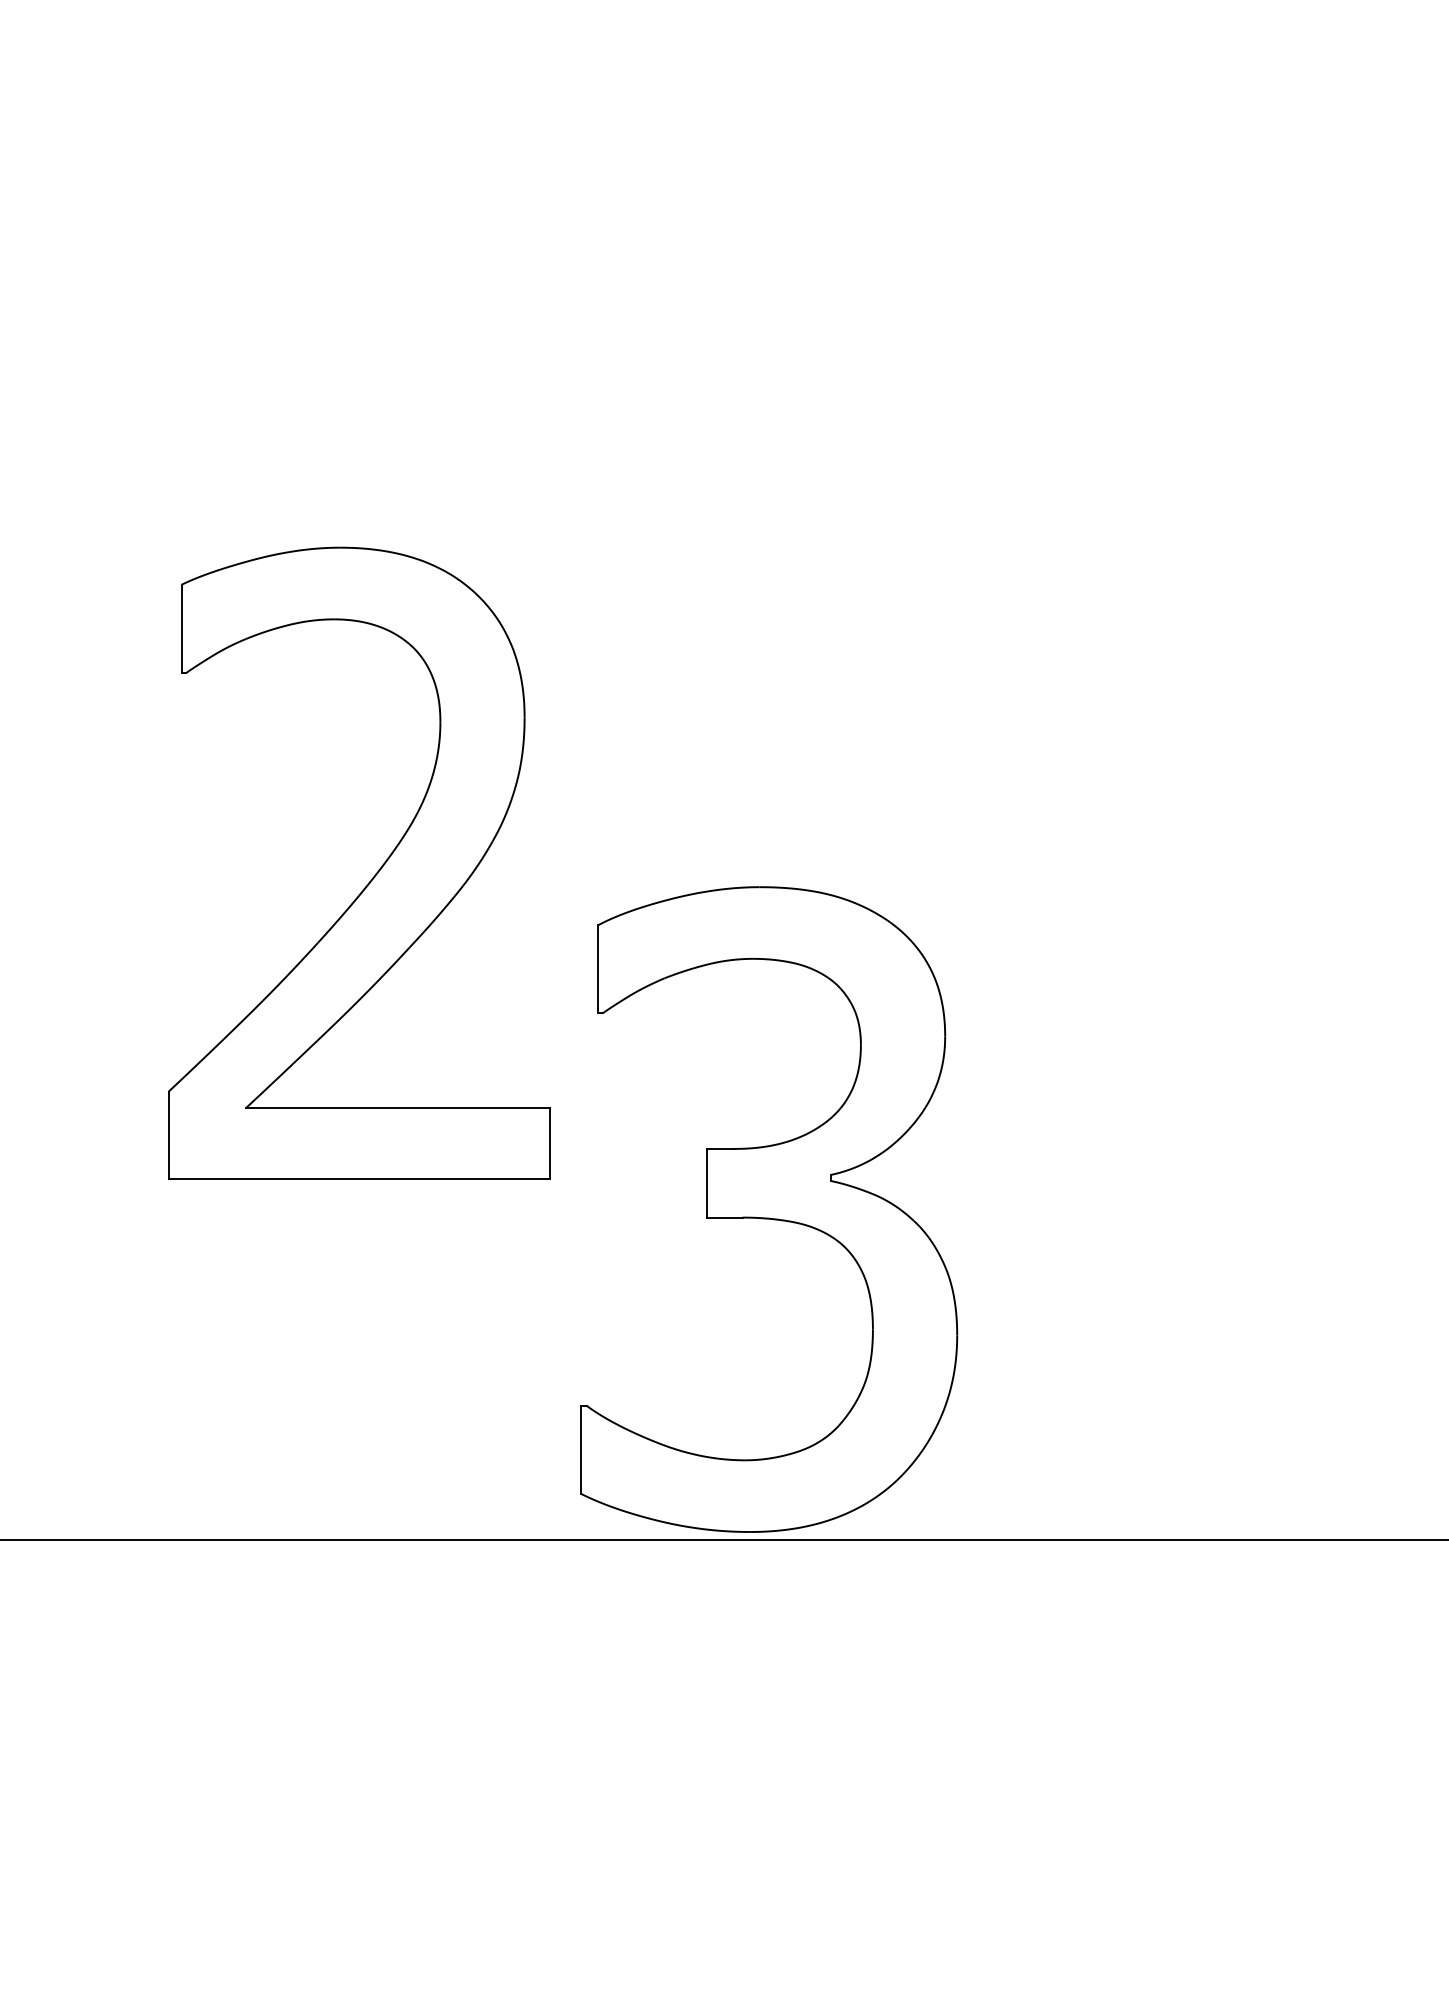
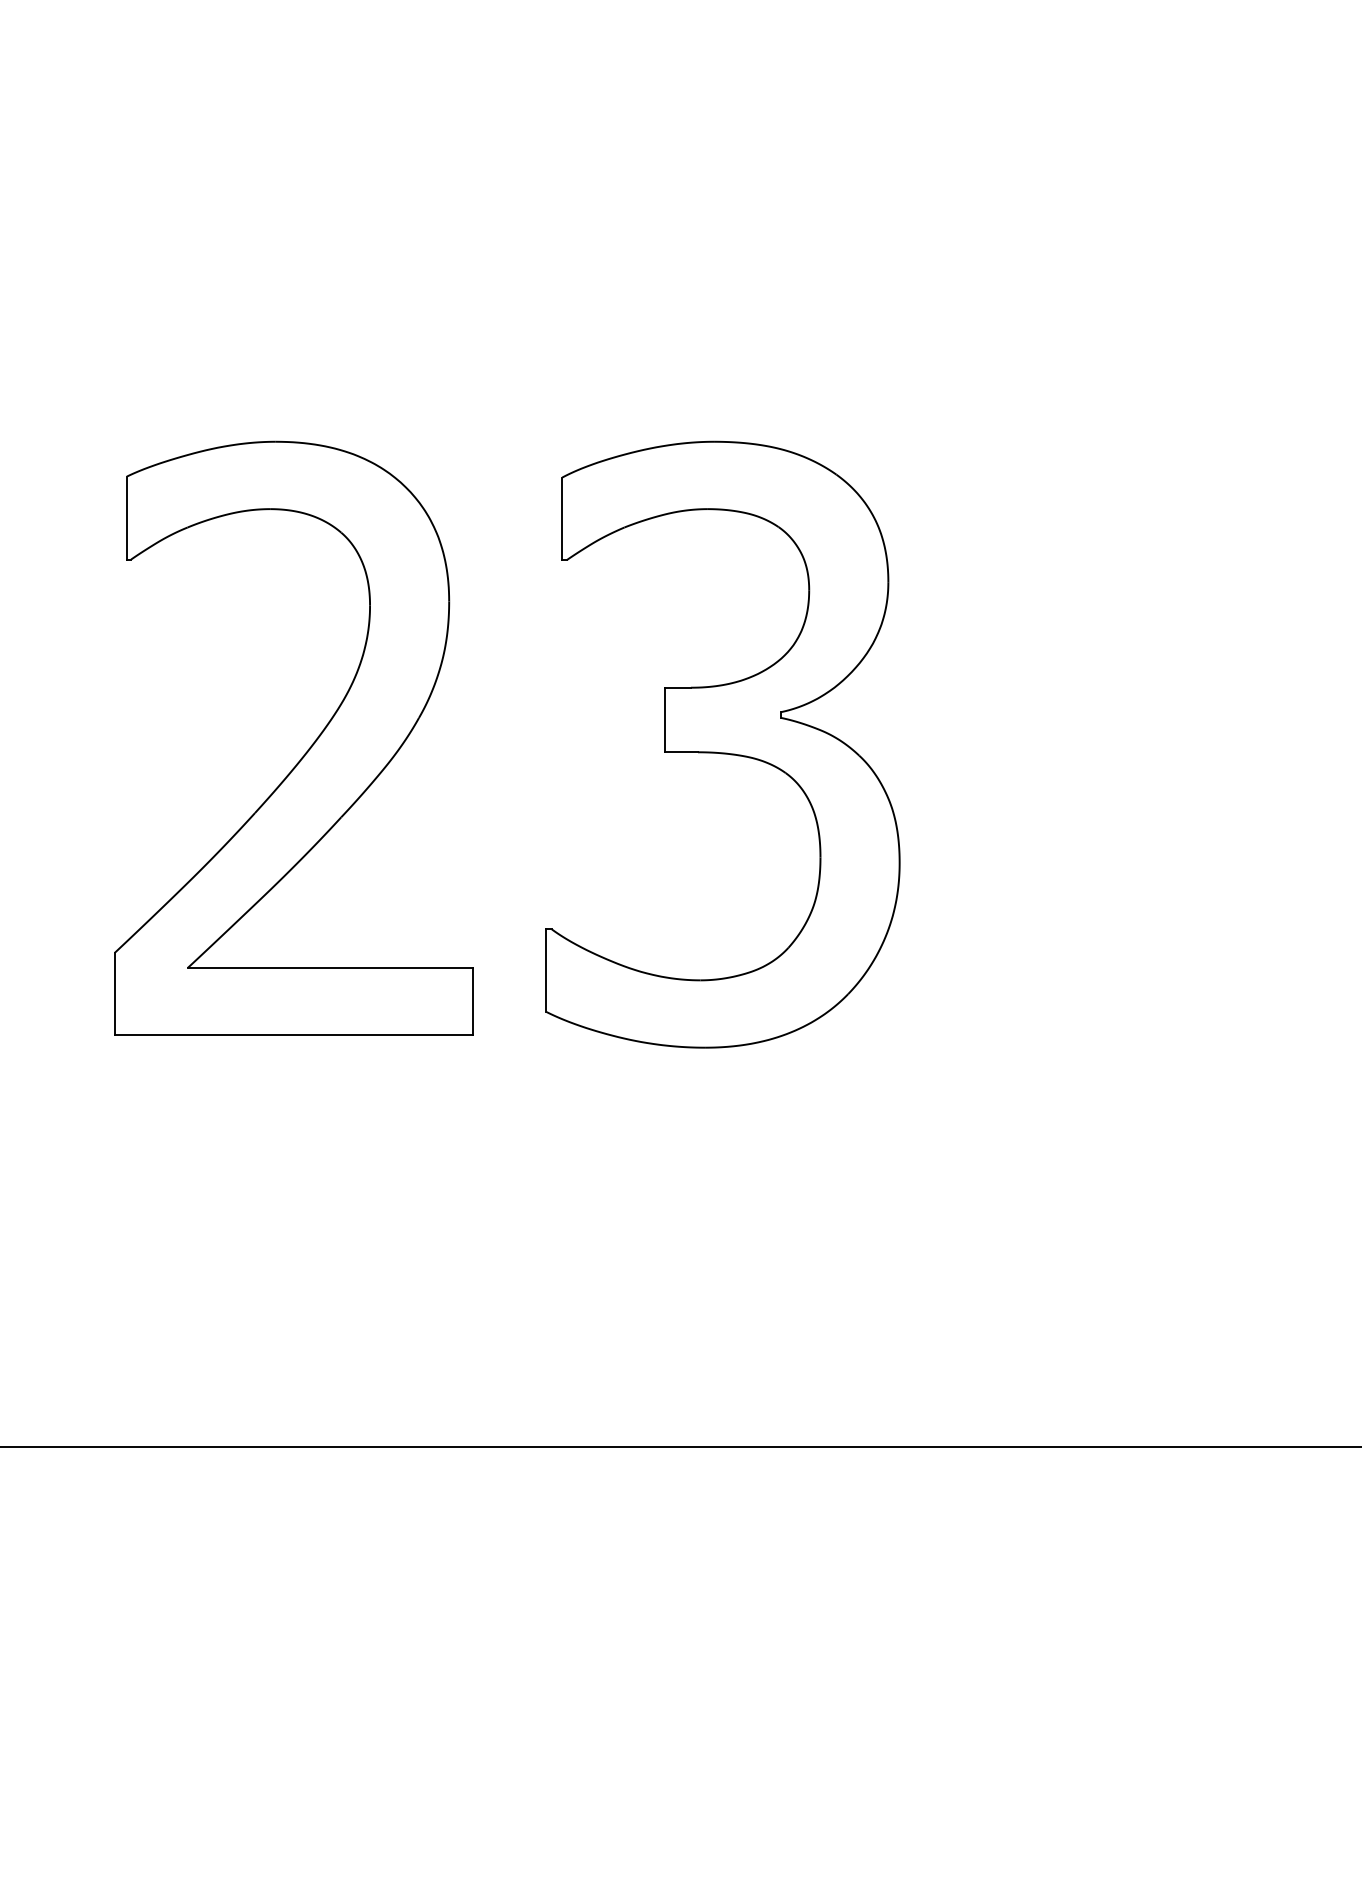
part: (374, 874) -> (308, 748), moved
part: (768, 1209) -> (722, 744), moved

